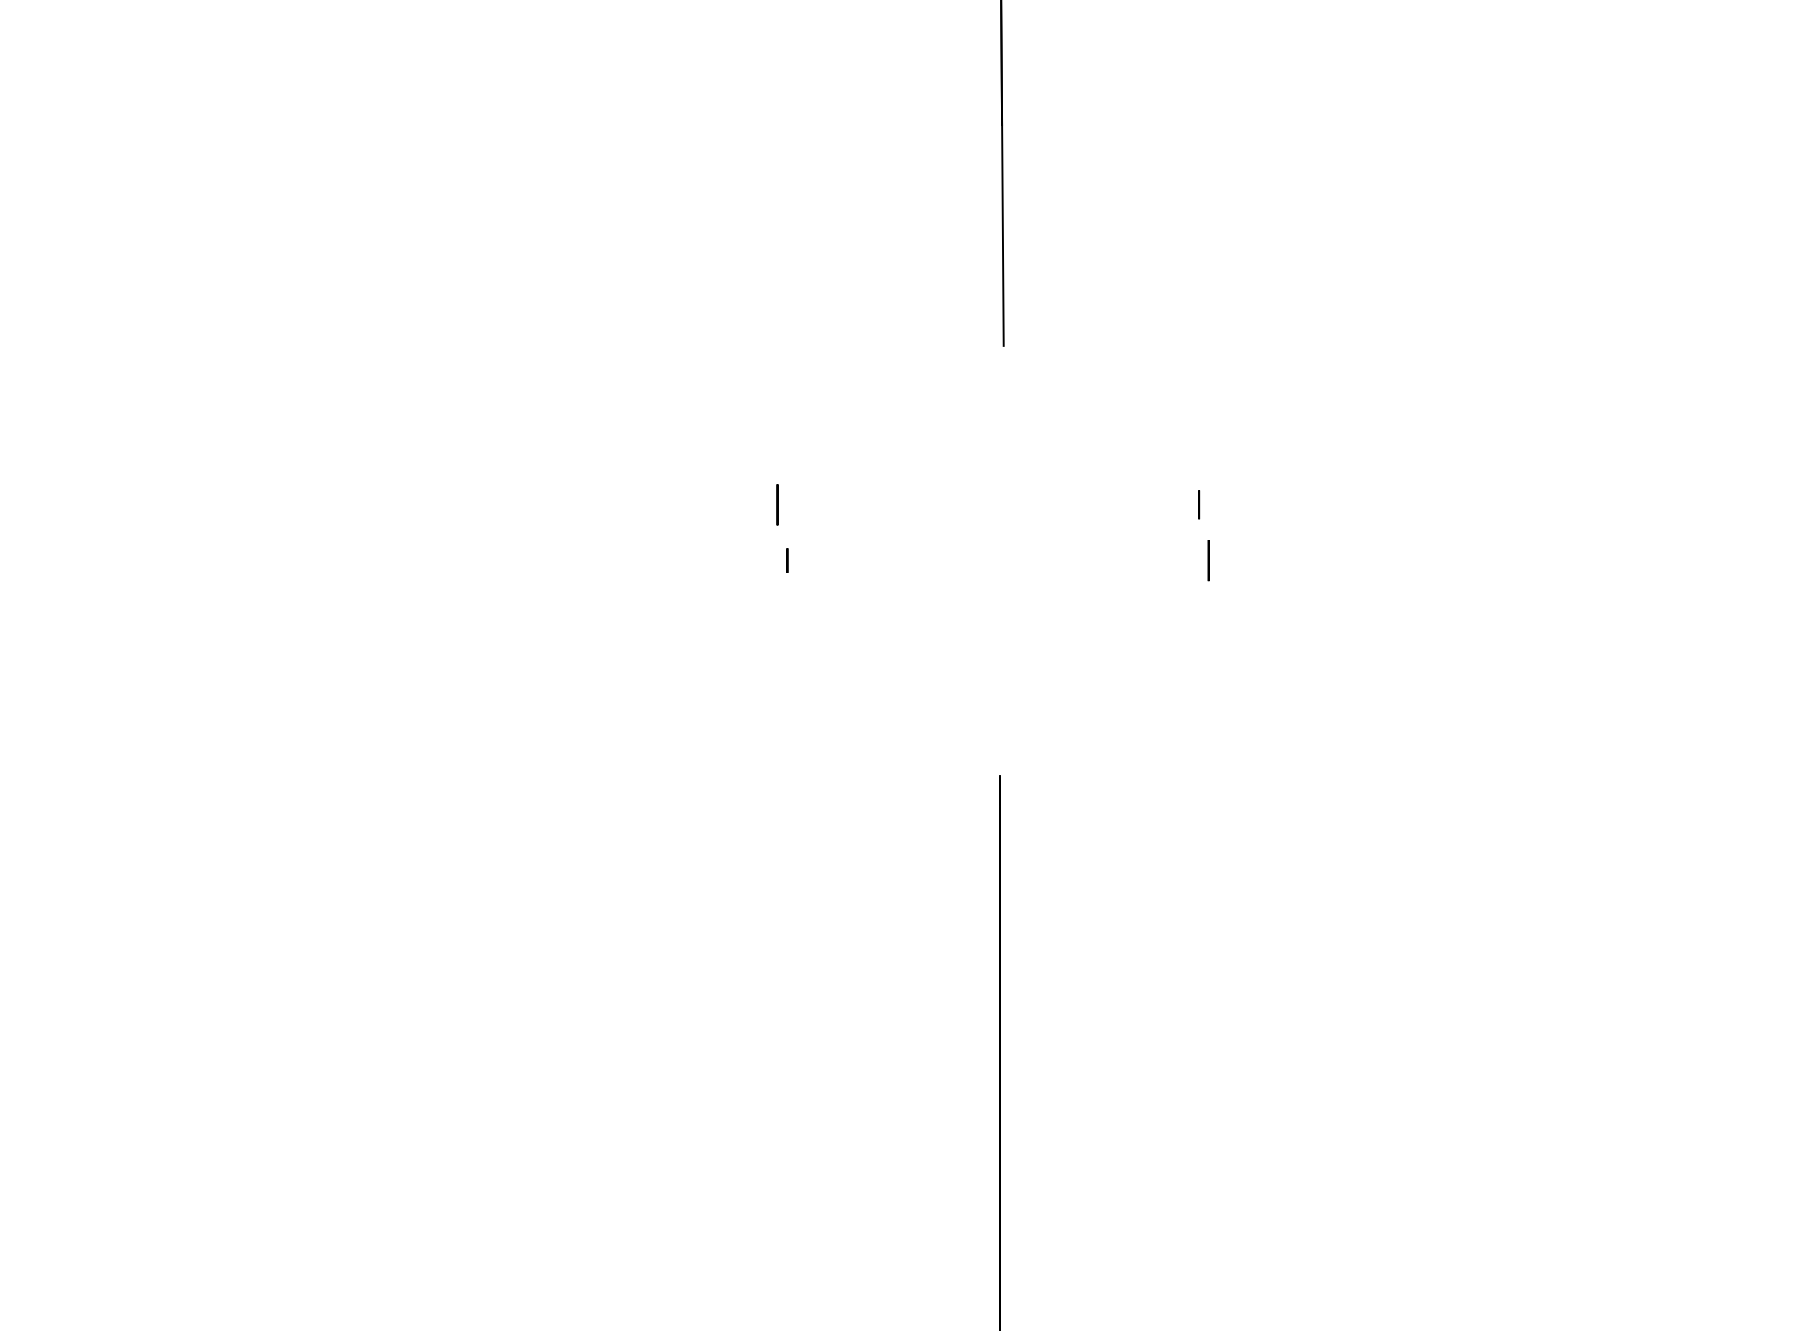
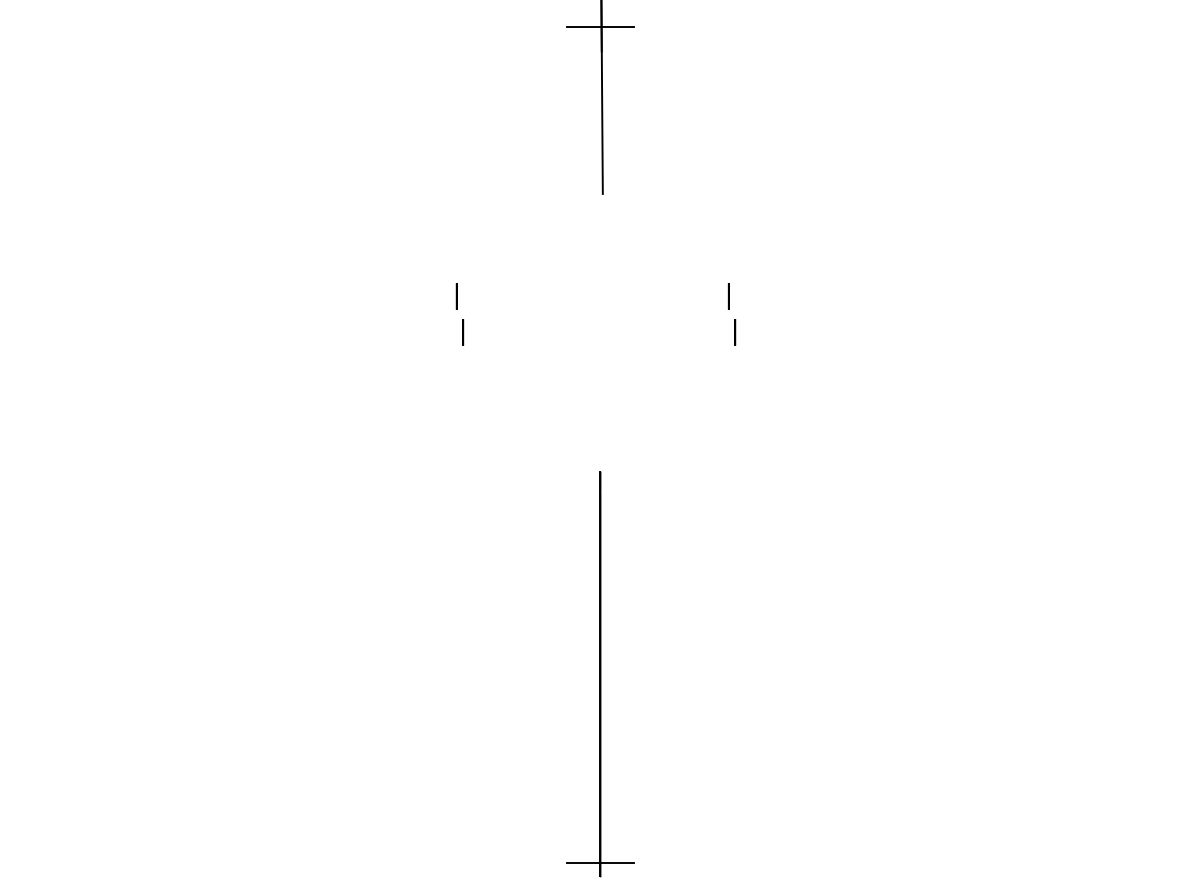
line: (1000, 88) -> (600, 27), added
circle: (1198, 504) -> (728, 296), size x1.43
circle: (787, 560) -> (463, 332), size x1.67

